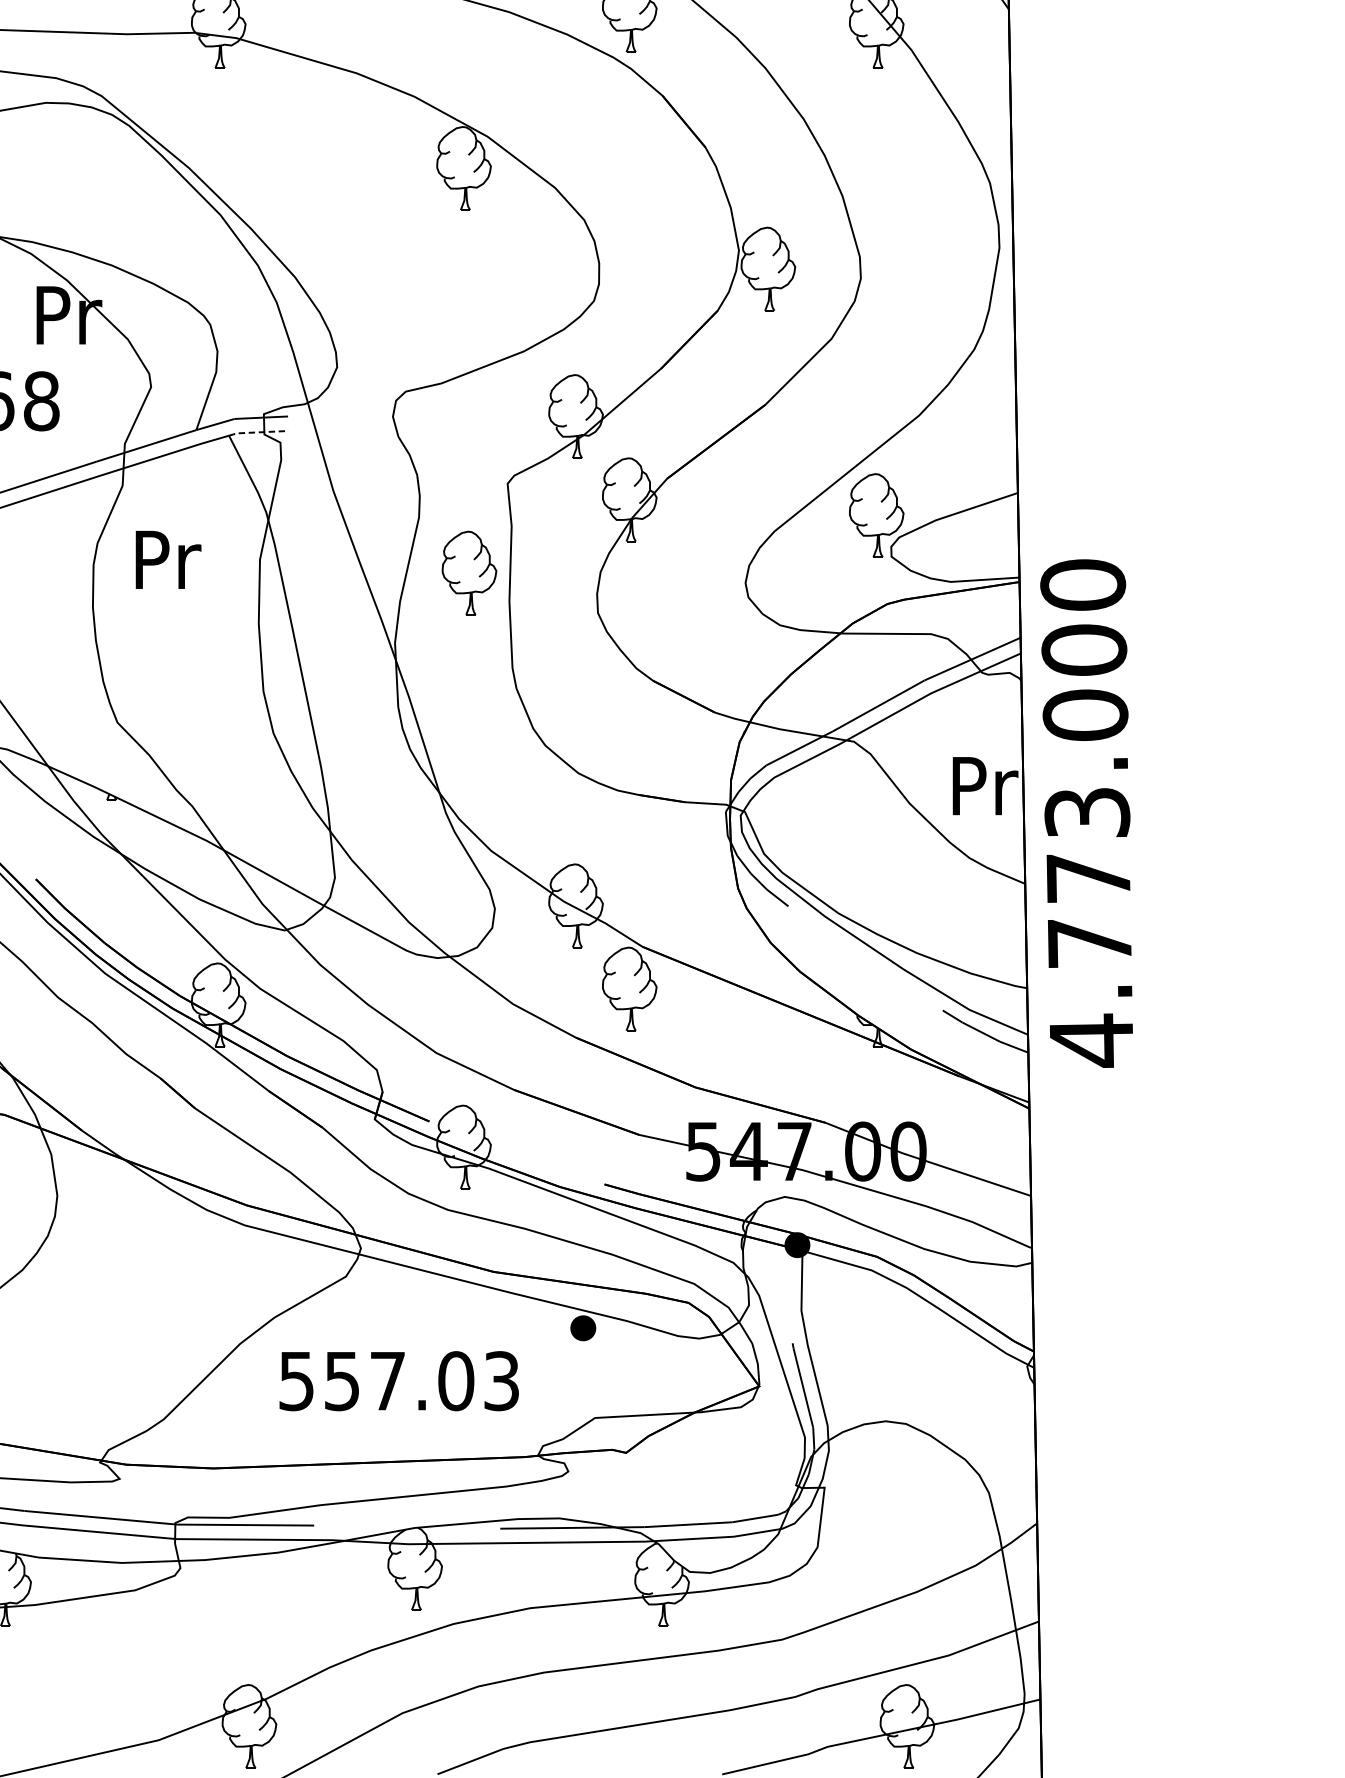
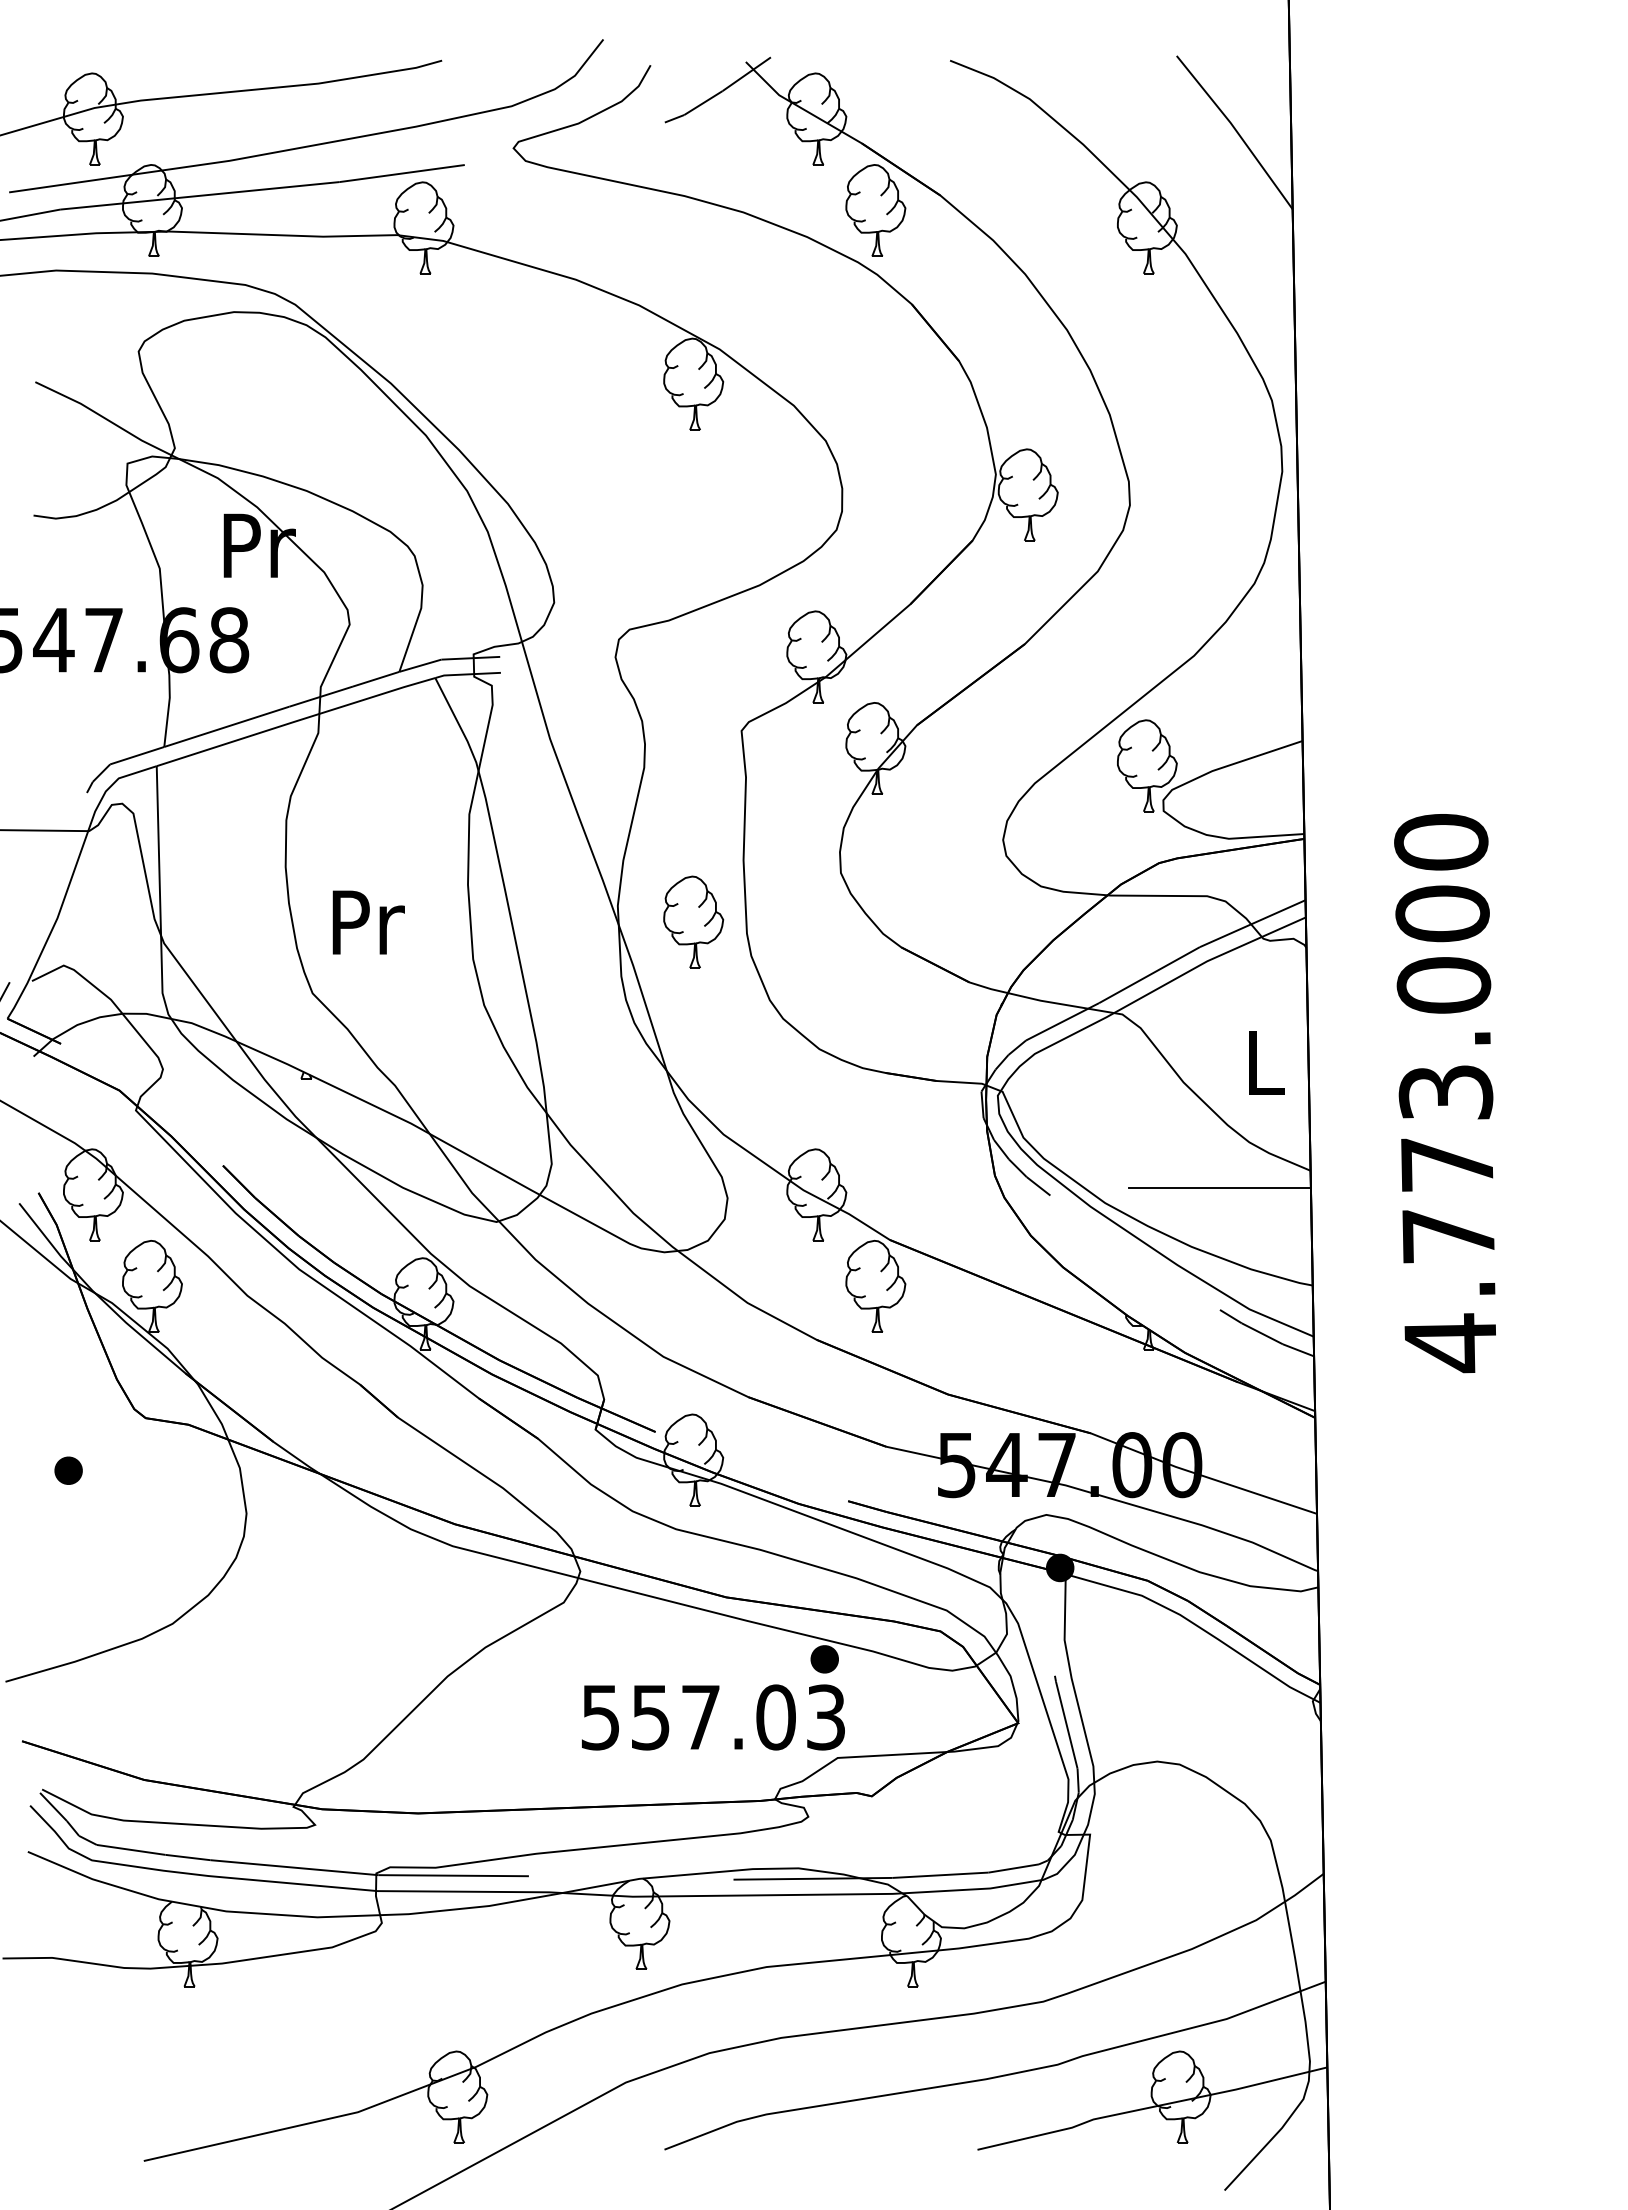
line: (258, 432) -> (467, 674), dashed -> solid
text: (168, 559) -> (368, 922), moved
part: (469, 572) -> (693, 921), moved
text: (986, 786) -> (1267, 1063), Pr -> L
text: (1086, 813) -> (1444, 1093), moved
line: (942, 899) -> (1219, 1187), added
text: (399, 1381) -> (713, 1717), moved

